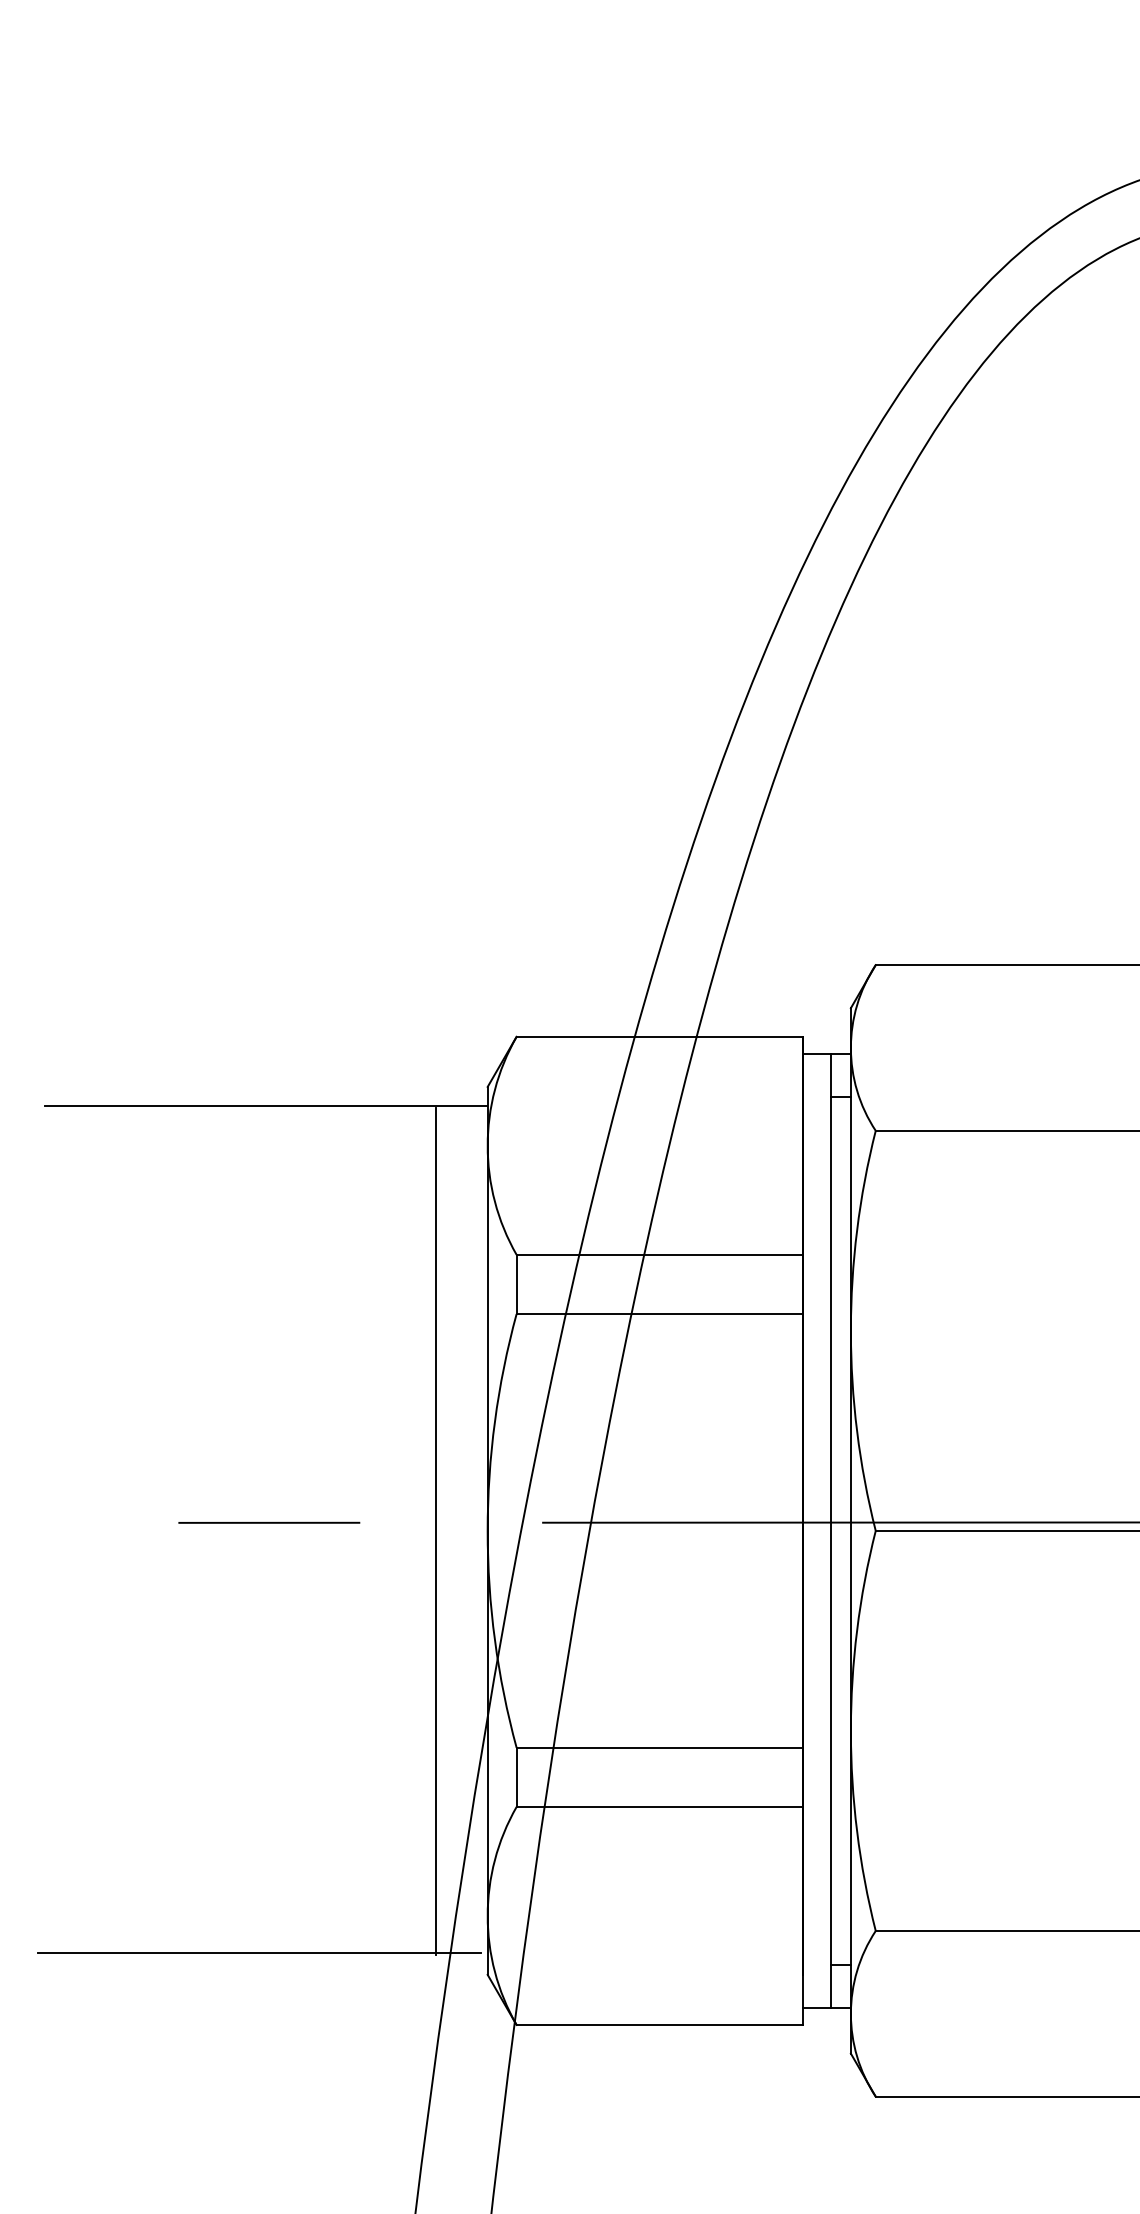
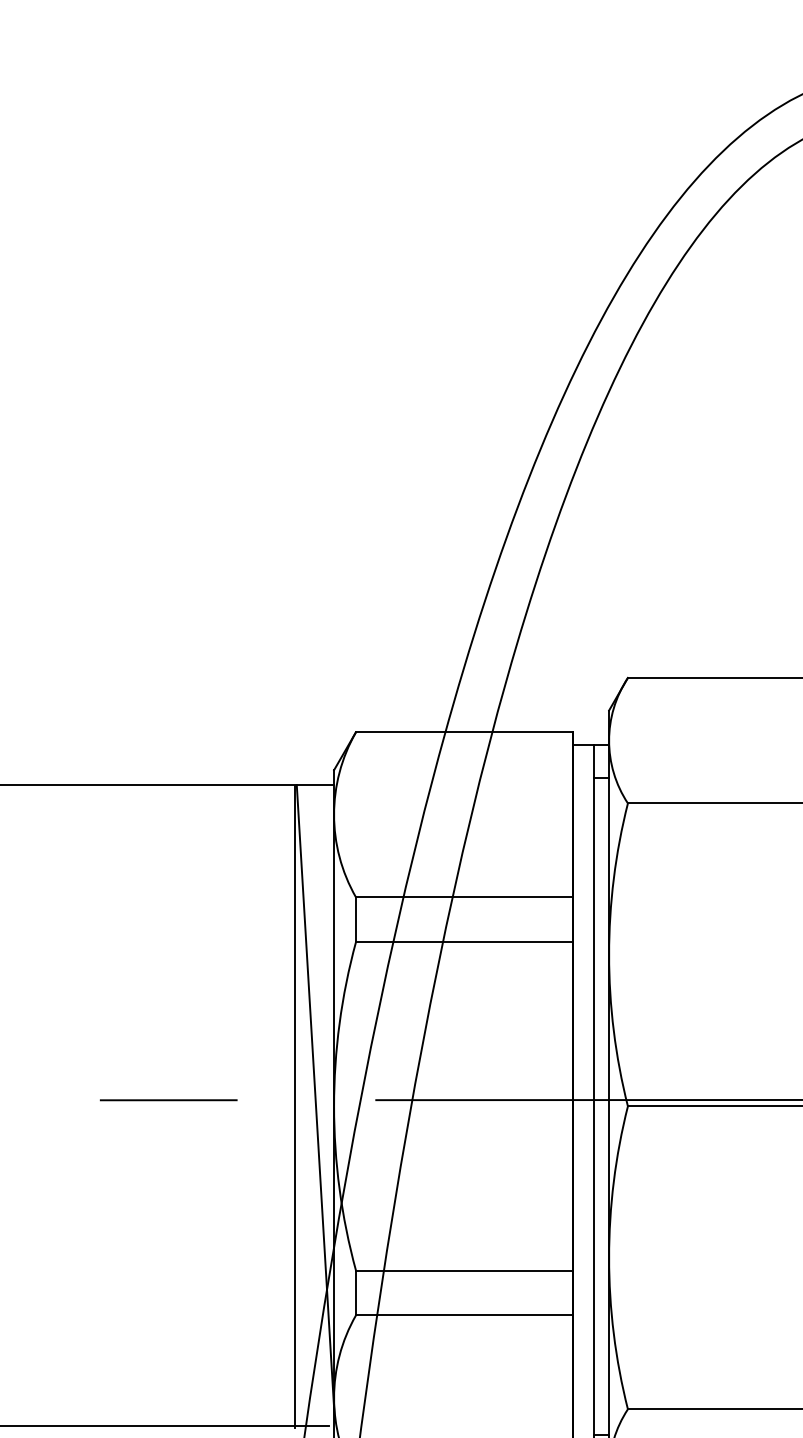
line: (463, 1526) -> (315, 1103), added

